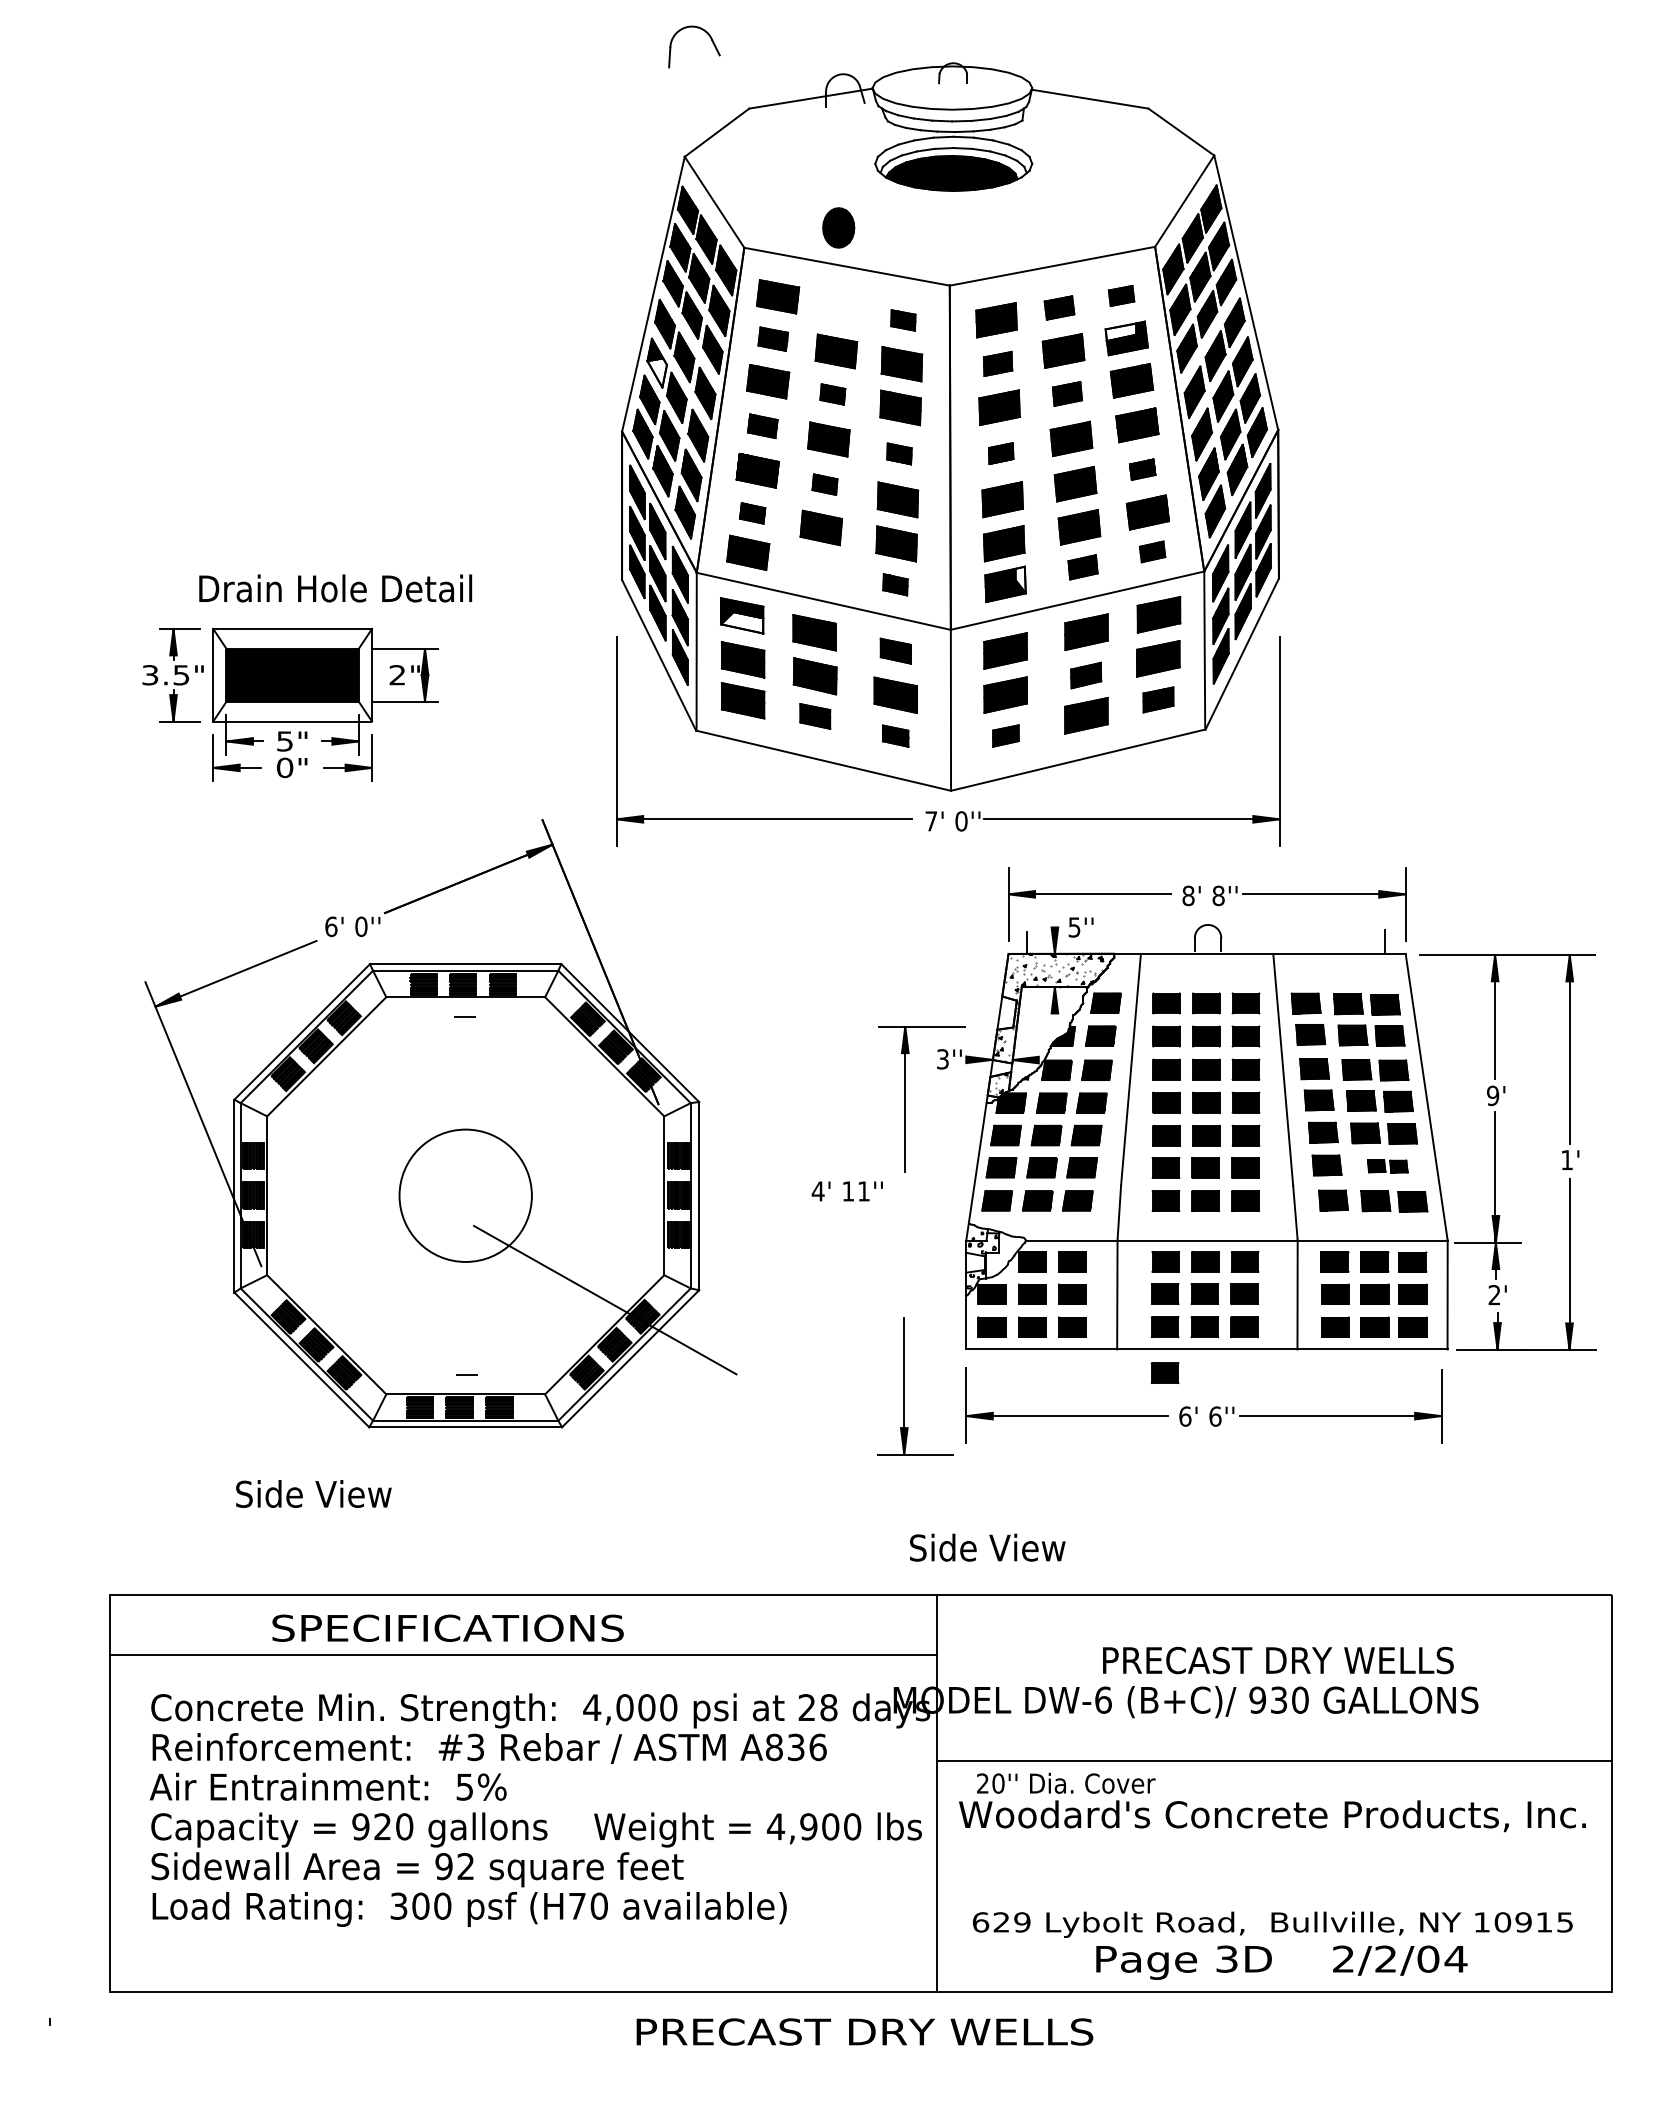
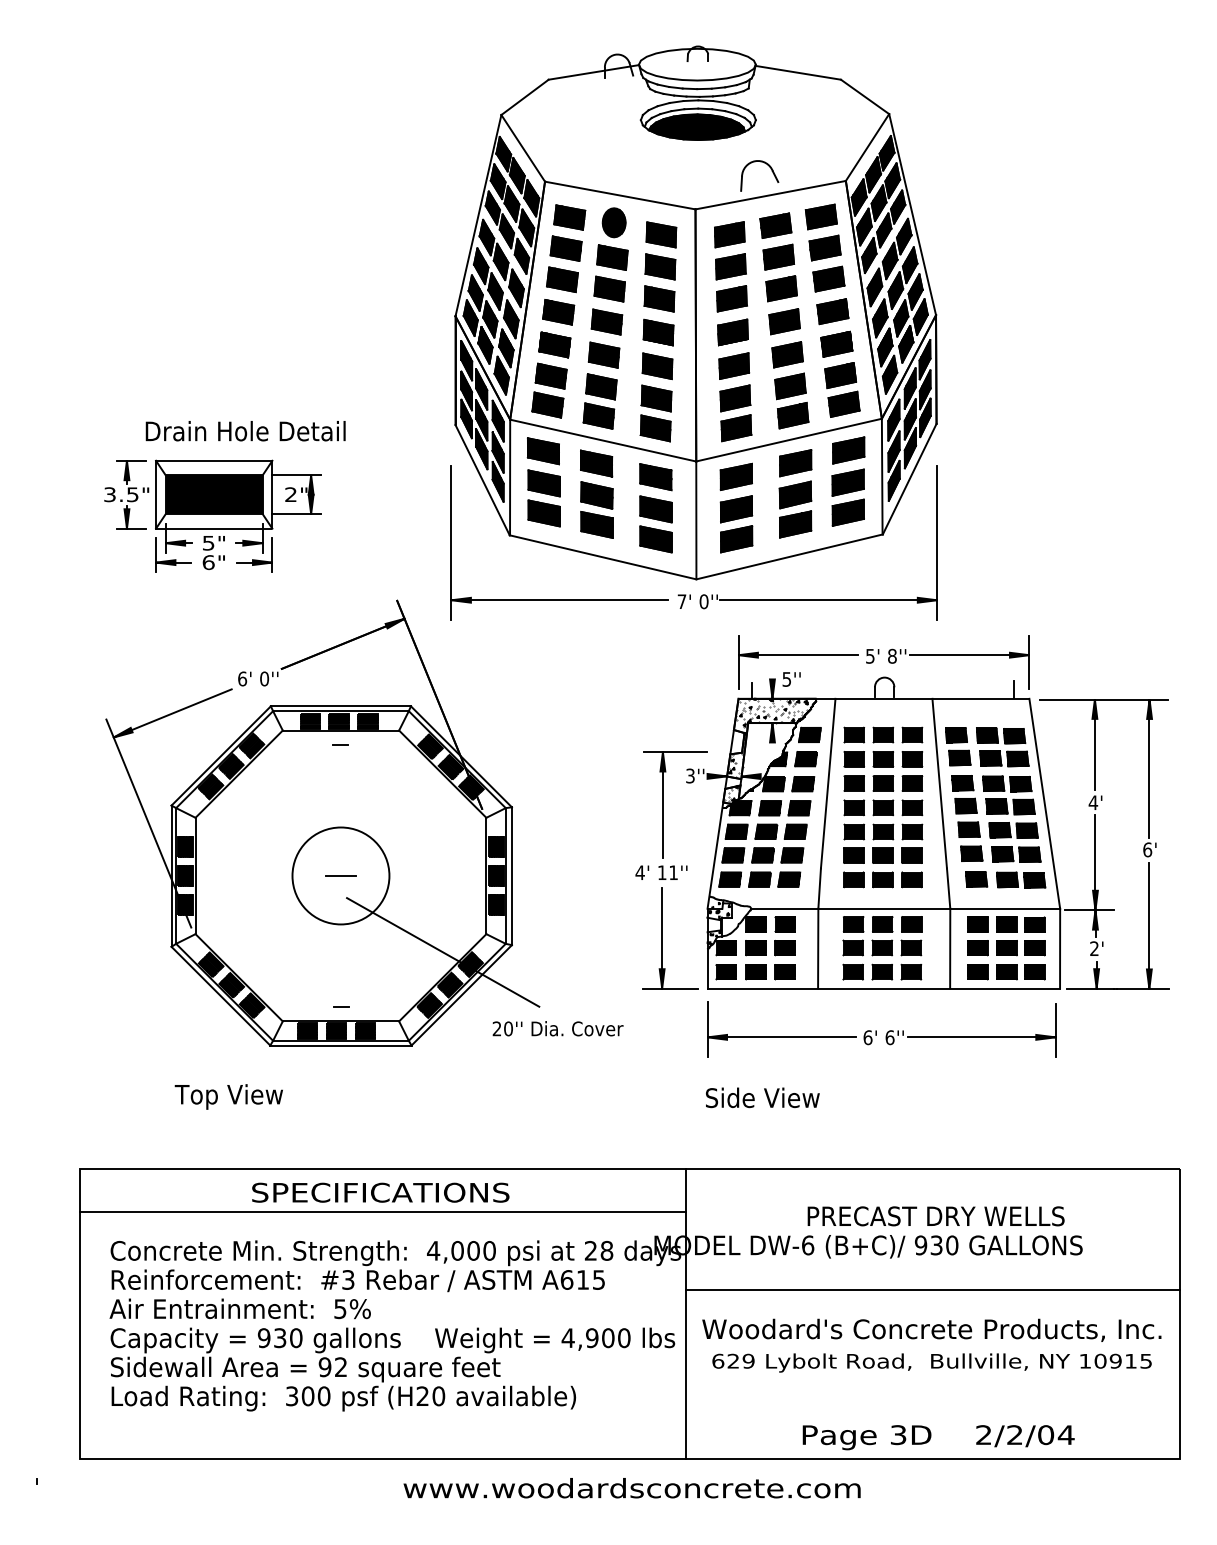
part: (709, 37) -> (770, 169), moved
part: (838, 227) -> (613, 222), moved
part: (1121, 295) -> (821, 216), size x1.67
part: (1059, 307) -> (775, 225), size x1.43
part: (903, 320) -> (661, 234), size x1.67
fill: (1120, 332) -> (820, 243), added
part: (773, 338) -> (566, 248), size x1.43
part: (997, 363) -> (730, 266), size x1.43
fill: (656, 372) -> (480, 273), added
part: (1067, 393) -> (781, 288), size x1.43
part: (832, 394) -> (609, 289), size x1.67
part: (762, 426) -> (558, 312), size x1.43
part: (899, 453) -> (658, 332), size x1.67
part: (1001, 453) -> (733, 332), size x1.67
part: (1142, 469) -> (836, 344), size x1.67
part: (824, 484) -> (603, 355), size x1.67
part: (752, 513) -> (551, 376), size x1.67
part: (1152, 551) -> (843, 404), size x1.67
part: (817, 567) -> (598, 415), added
part: (1082, 567) -> (792, 415), size x1.43
fill: (1020, 579) -> (747, 424), added
part: (895, 584) -> (655, 428), size x1.67
fill: (742, 622) -> (543, 456), added
part: (895, 650) -> (655, 476), size x1.43
part: (1085, 675) -> (794, 494), size x1.43
part: (1158, 699) -> (848, 512), size x1.43
part: (815, 716) -> (597, 524), size x1.43
part: (895, 735) -> (655, 538), size x1.67
part: (1005, 735) -> (736, 538), size x1.67
text: (285, 767) -> (208, 562), 0" -> 6"
text: (1188, 895) -> (870, 656), 8' -> 5'
text: (1492, 1095) -> (1092, 802), 9' -> 4'
text: (1567, 1160) -> (1147, 850), 1' -> 6'
part: (1387, 1166) -> (1016, 854), size x1.67
text: (846, 1191) -> (660, 872), moved
line: (465, 1195) -> (340, 875), added
part: (1164, 1373) -> (852, 1006), removed
part: (904, 1386) -> (662, 938), moved
text: (313, 1497) -> (229, 1096), Side View -> Top View
text: (987, 1547) -> (762, 1097), moved
text: (447, 1627) -> (380, 1192), moved
text: (795, 1747) -> (582, 1280), A836 -> A615
text: (1066, 1782) -> (558, 1028), moved
text: (382, 1826) -> (280, 1337), 920 -> 930
text: (577, 1905) -> (422, 1395), (H70 -> (H20
text: (1272, 1924) -> (931, 1362), moved
text: (863, 2031) -> (632, 1488), PRECAST DRY WELLS -> www.woodardsconcrete.com

